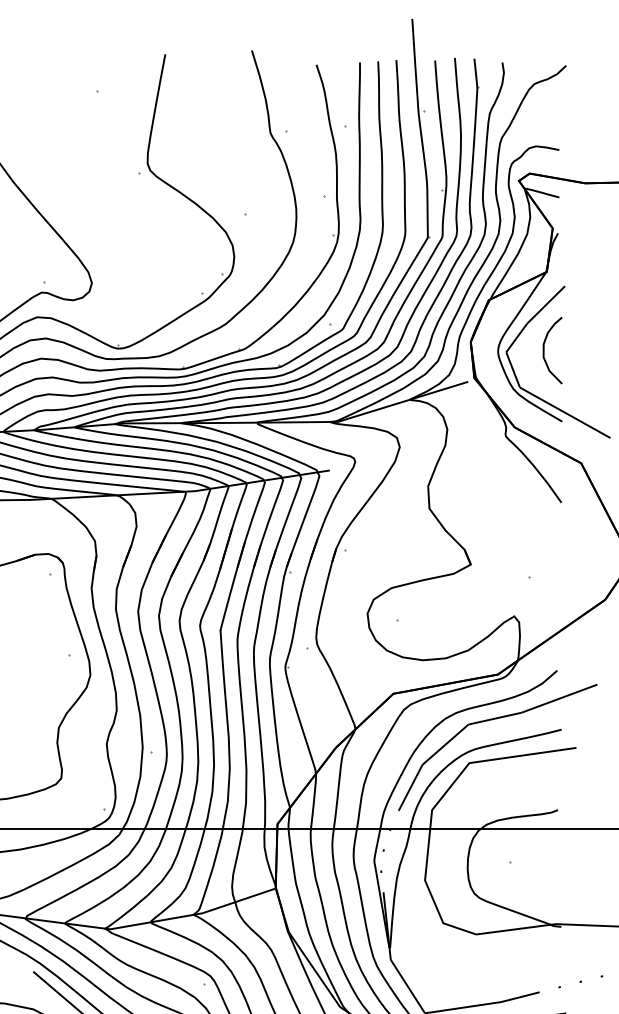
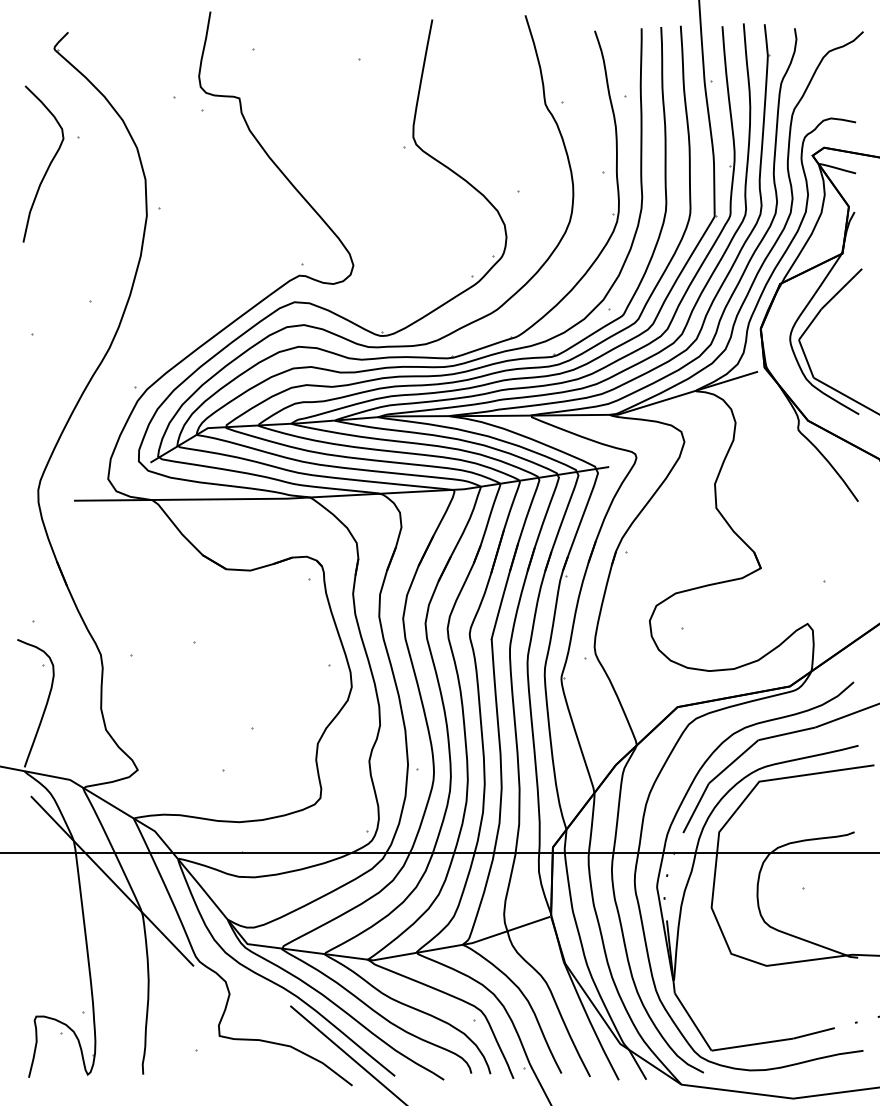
curve: (544, 350) -> (840, 337), removed

